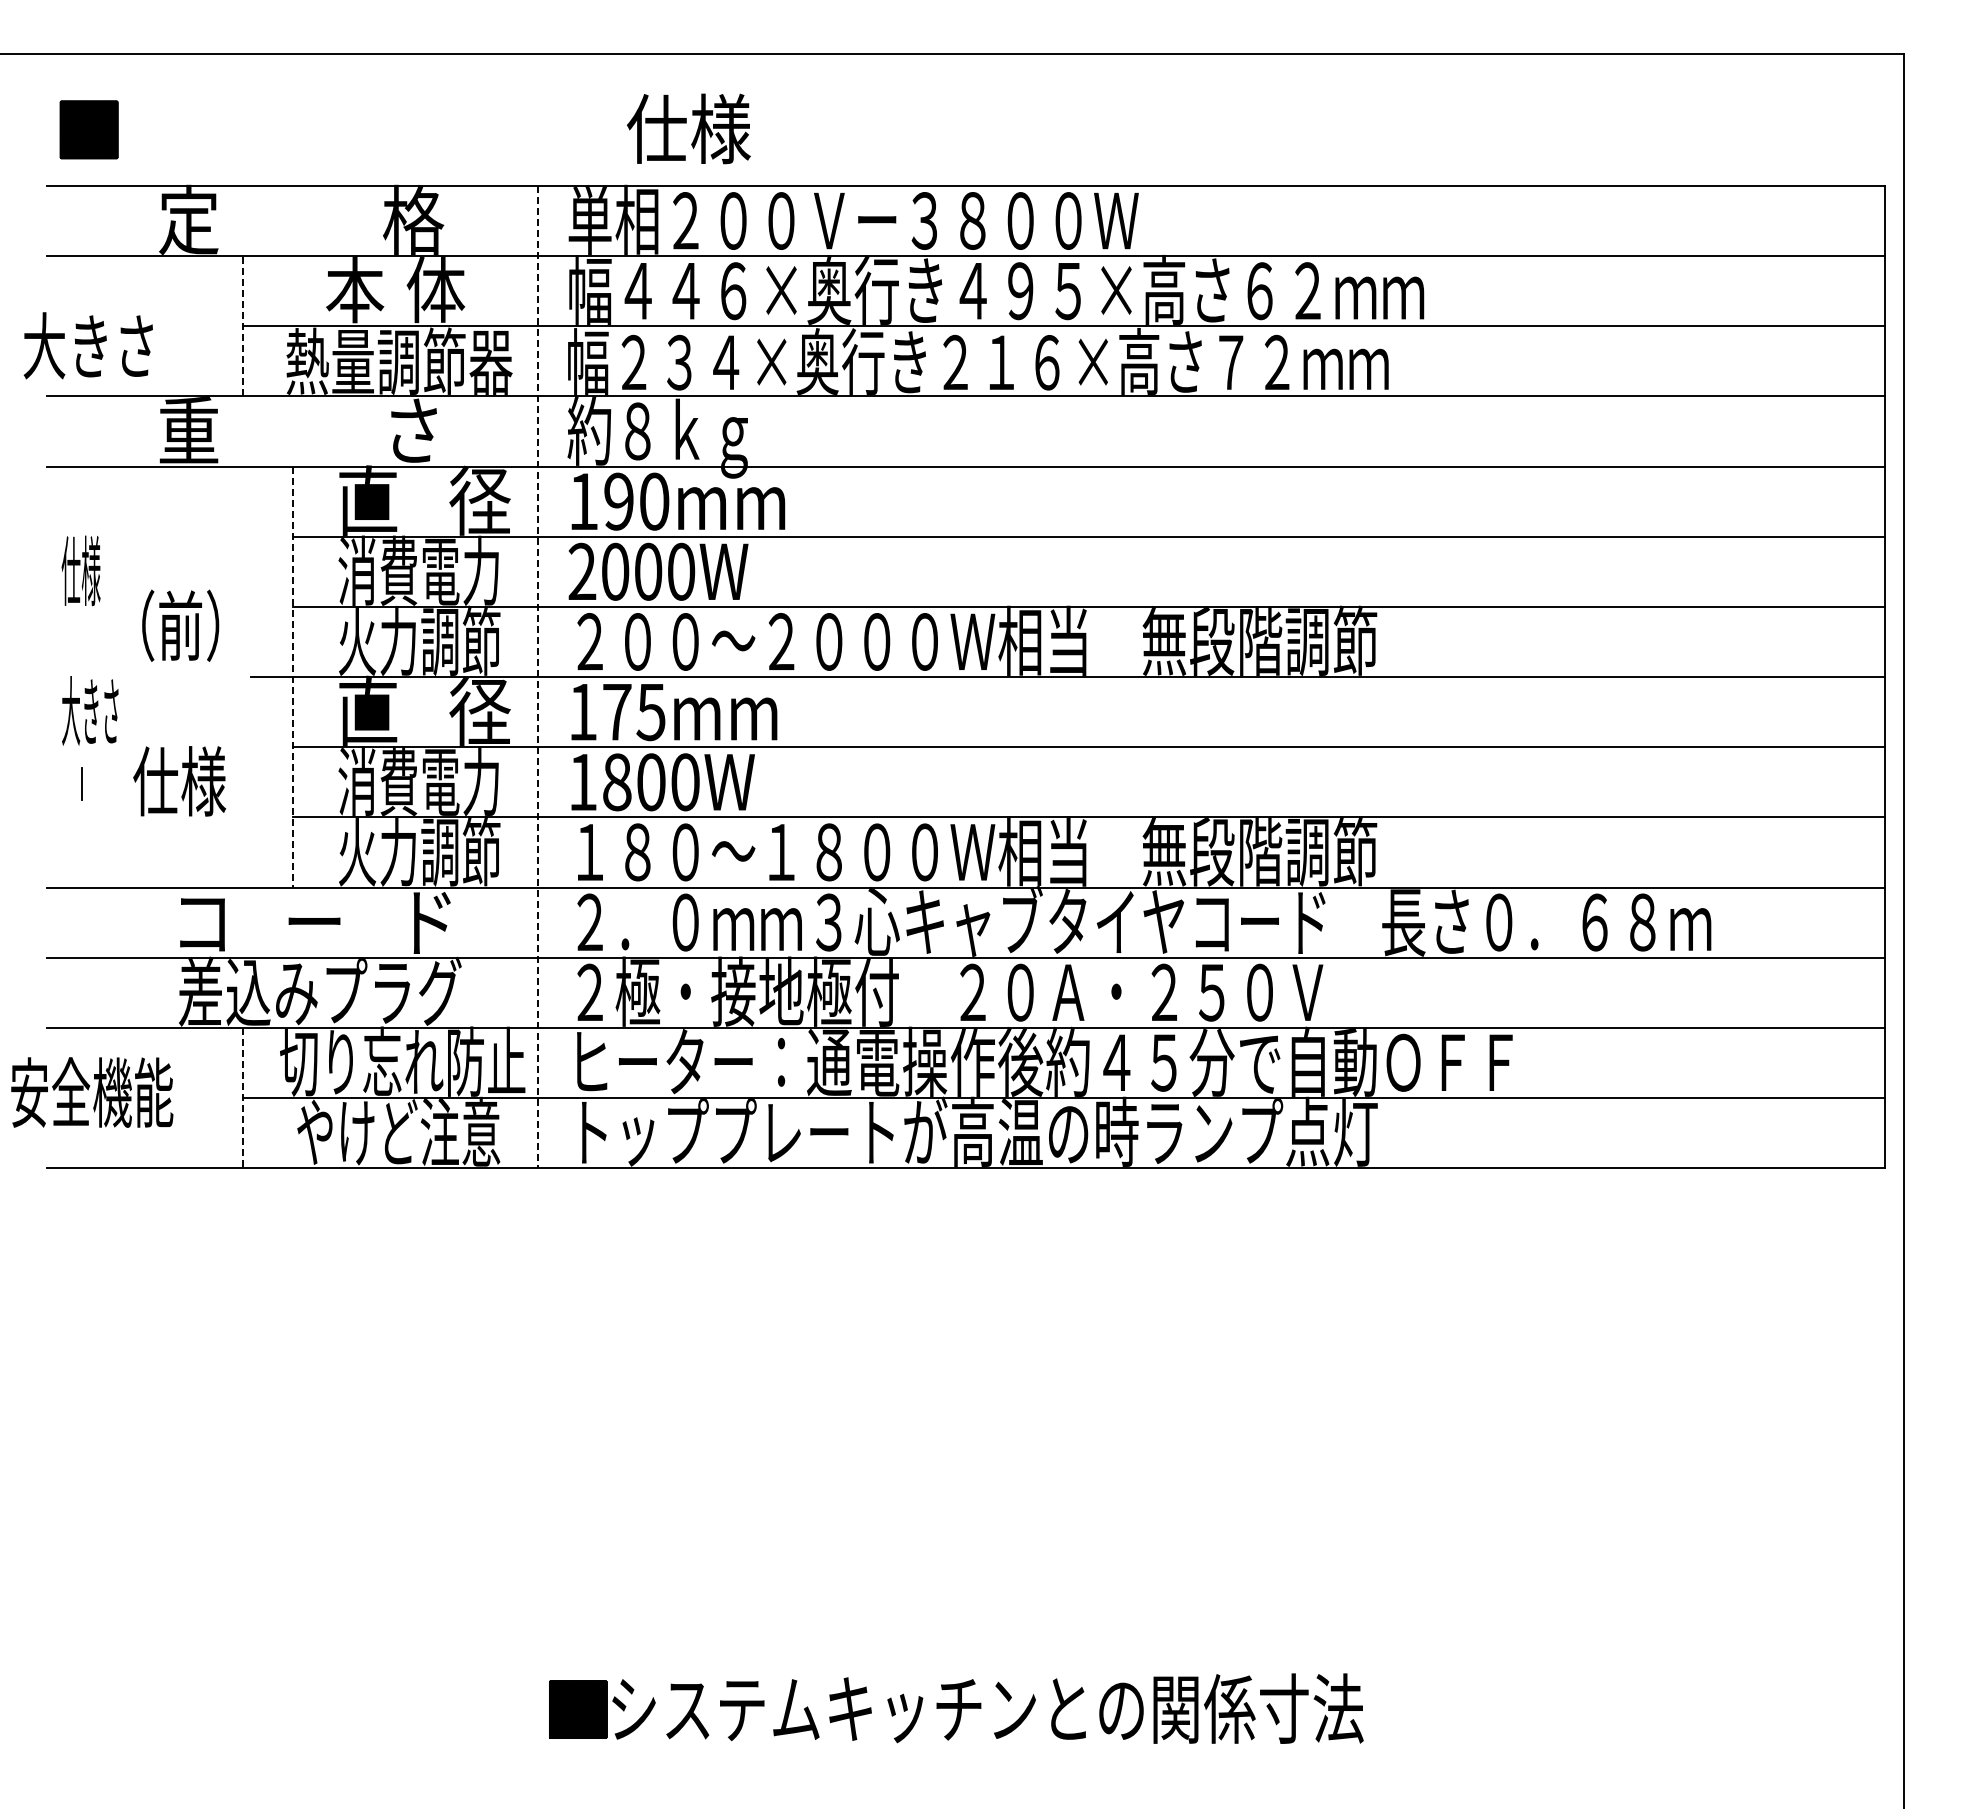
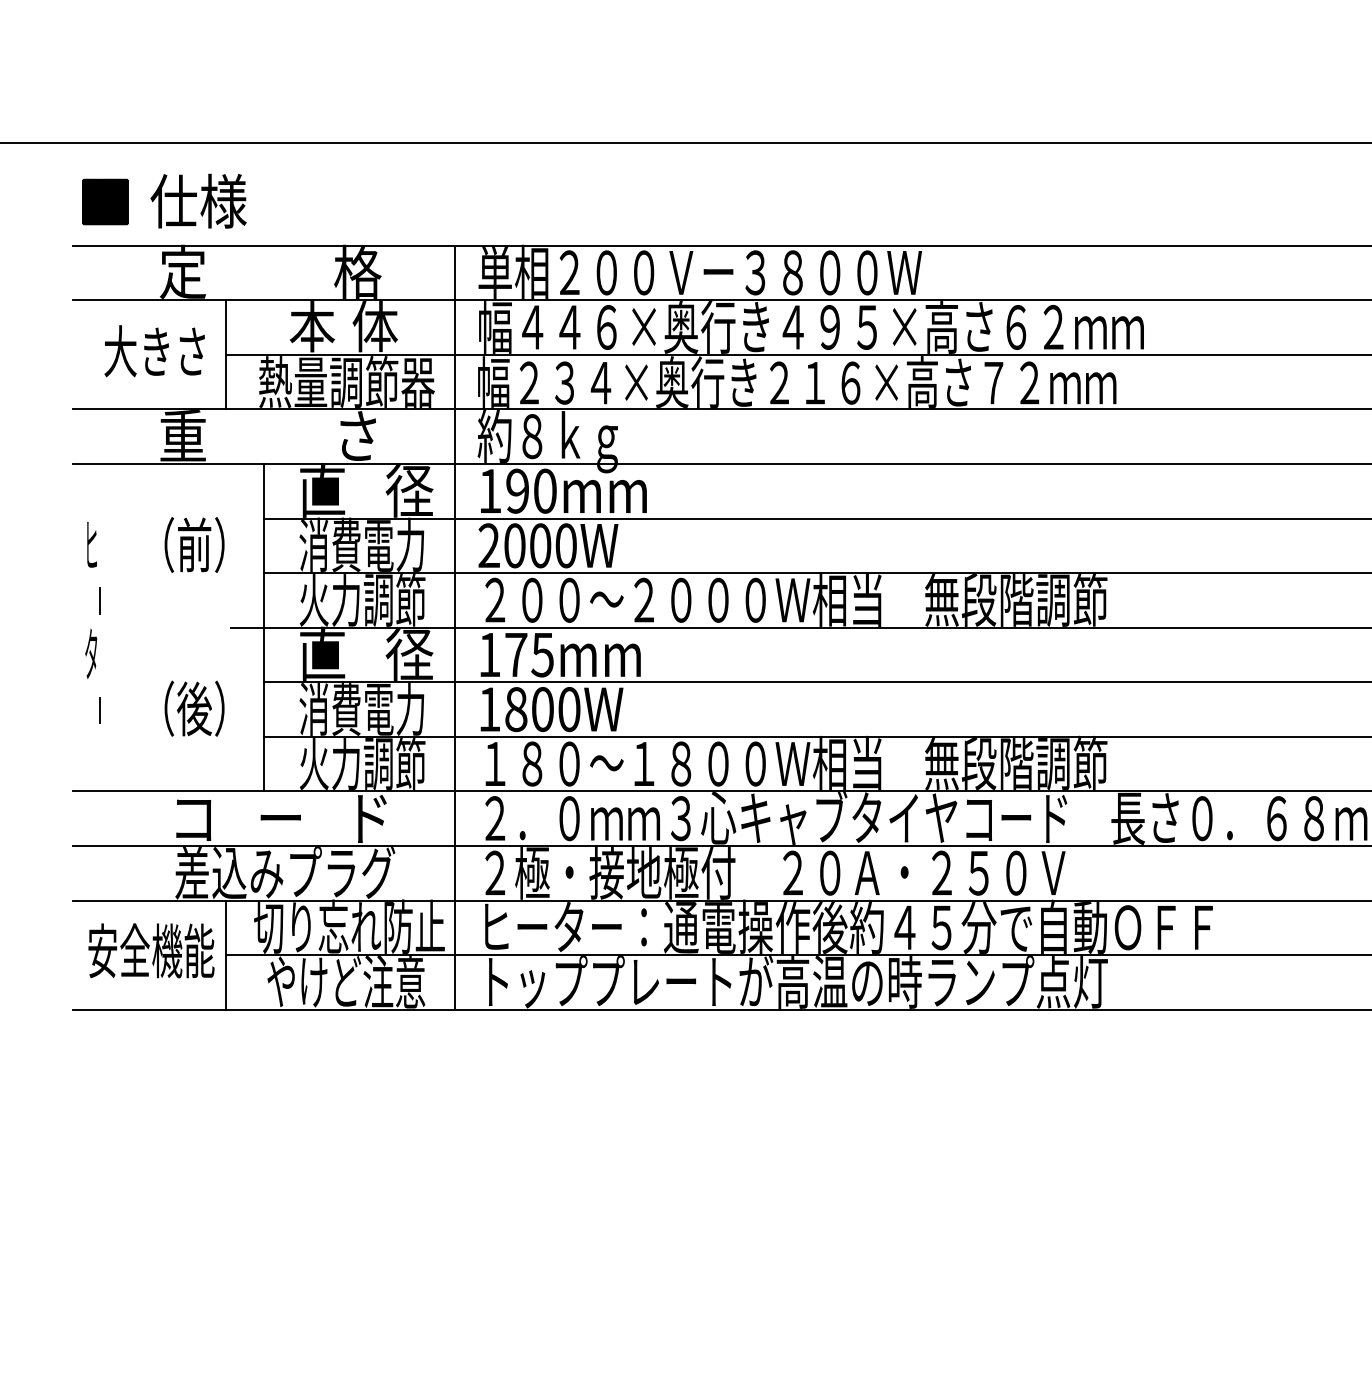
text: (688, 128) -> (198, 200), moved
line: (243, 325) -> (225, 354), dashed -> solid
text: (87, 345) -> (154, 351), moved
text: (80, 570) -> (98, 544), 仕様 -> ヒ
text: (180, 625) -> (194, 544), moved
line: (82, 643) -> (100, 601), added
line: (292, 677) -> (263, 627), dashed -> solid
line: (538, 677) -> (455, 627), dashed -> solid
text: (90, 710) -> (106, 653), 大きさ -> タ
text: (187, 781) -> (182, 708), 仕様 -> （後）
text: (92, 1092) -> (151, 950), moved
line: (243, 1098) -> (225, 955), dashed -> solid

